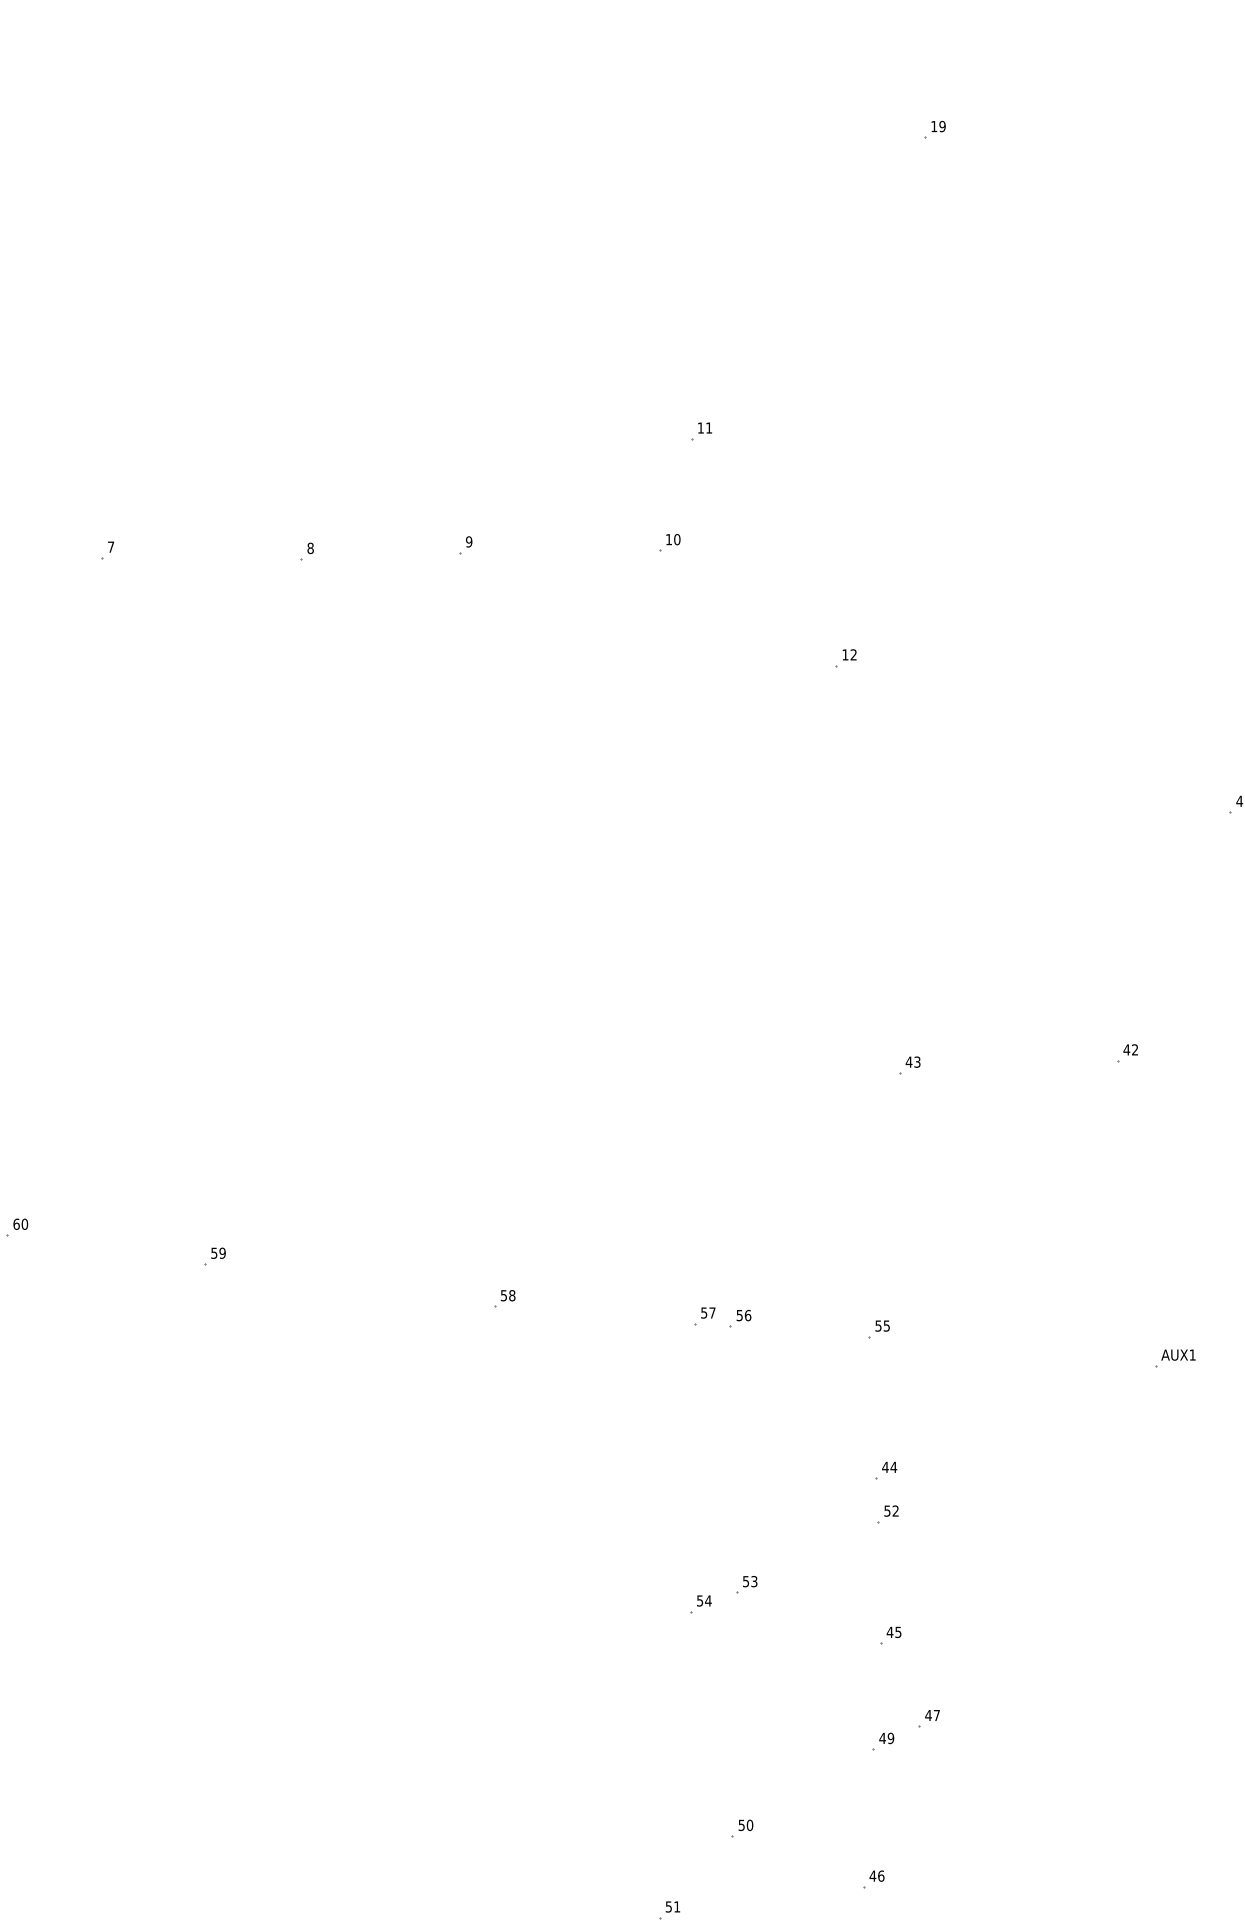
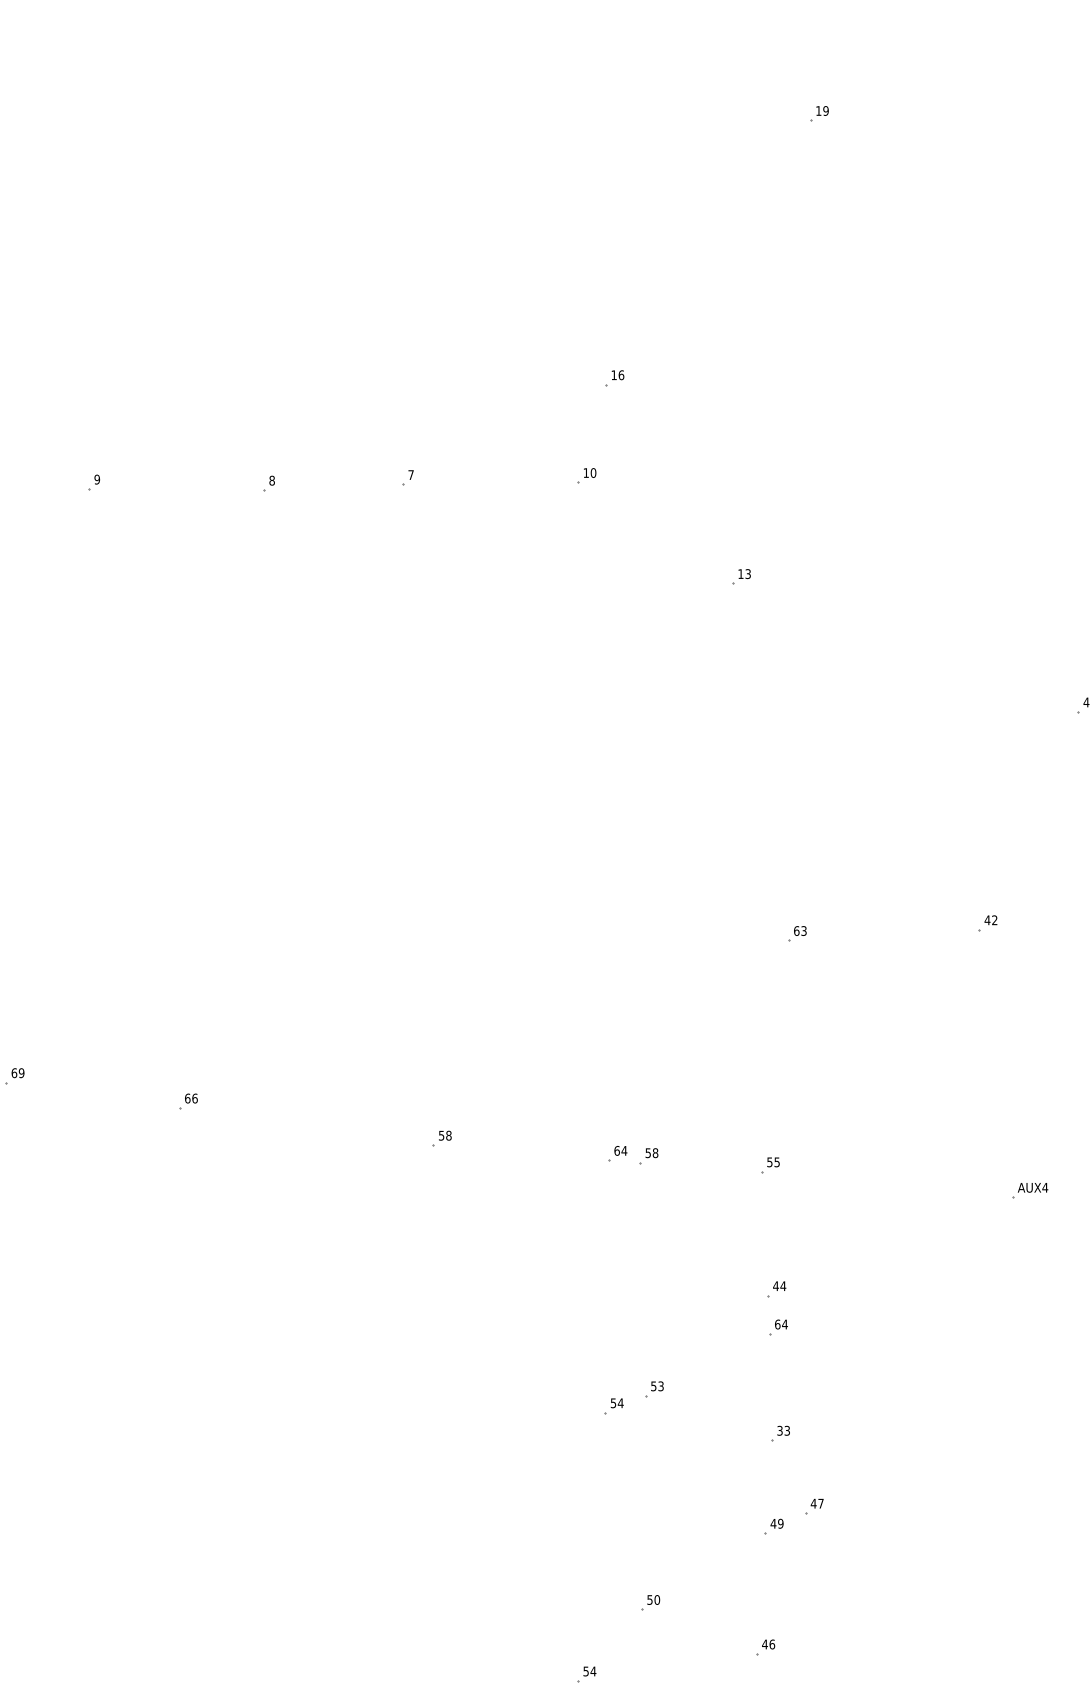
text: (709, 428) -> (621, 375), 11 -> 16
text: (468, 541) -> (410, 474), 9 -> 7
text: (111, 547) -> (97, 479), 7 -> 9
text: (852, 655) -> (747, 574), 12 -> 13
text: (908, 1061) -> (796, 930), 43 -> 63
text: (24, 1224) -> (21, 1073), 60 -> 69
text: (218, 1253) -> (191, 1098), 59 -> 66
text: (708, 1312) -> (620, 1150), 57 -> 64
text: (747, 1314) -> (655, 1152), 56 -> 58
text: (1192, 1354) -> (1045, 1187), AUX1 -> AUX4
text: (891, 1511) -> (781, 1324), 52 -> 64
text: (894, 1631) -> (783, 1430), 45 -> 33
text: (677, 1906) -> (593, 1671), 51 -> 54

